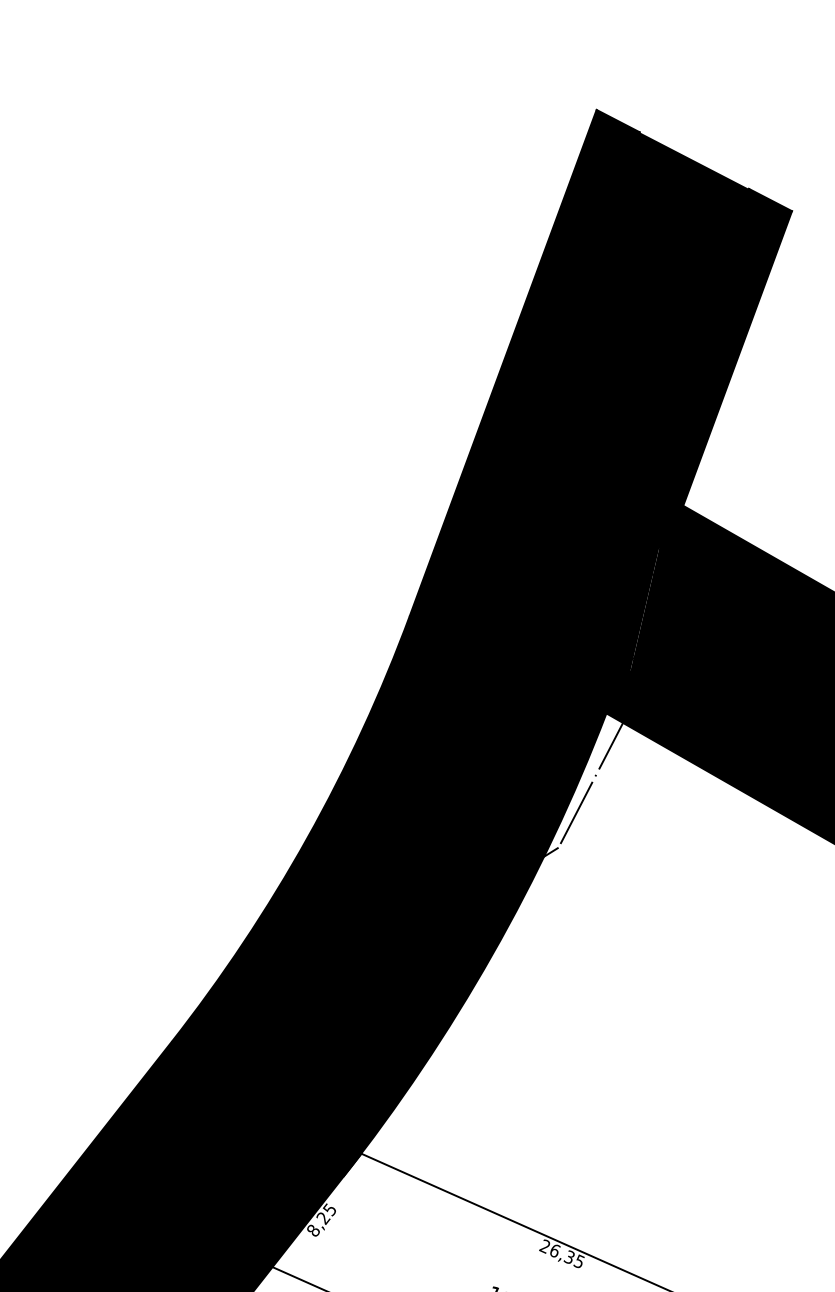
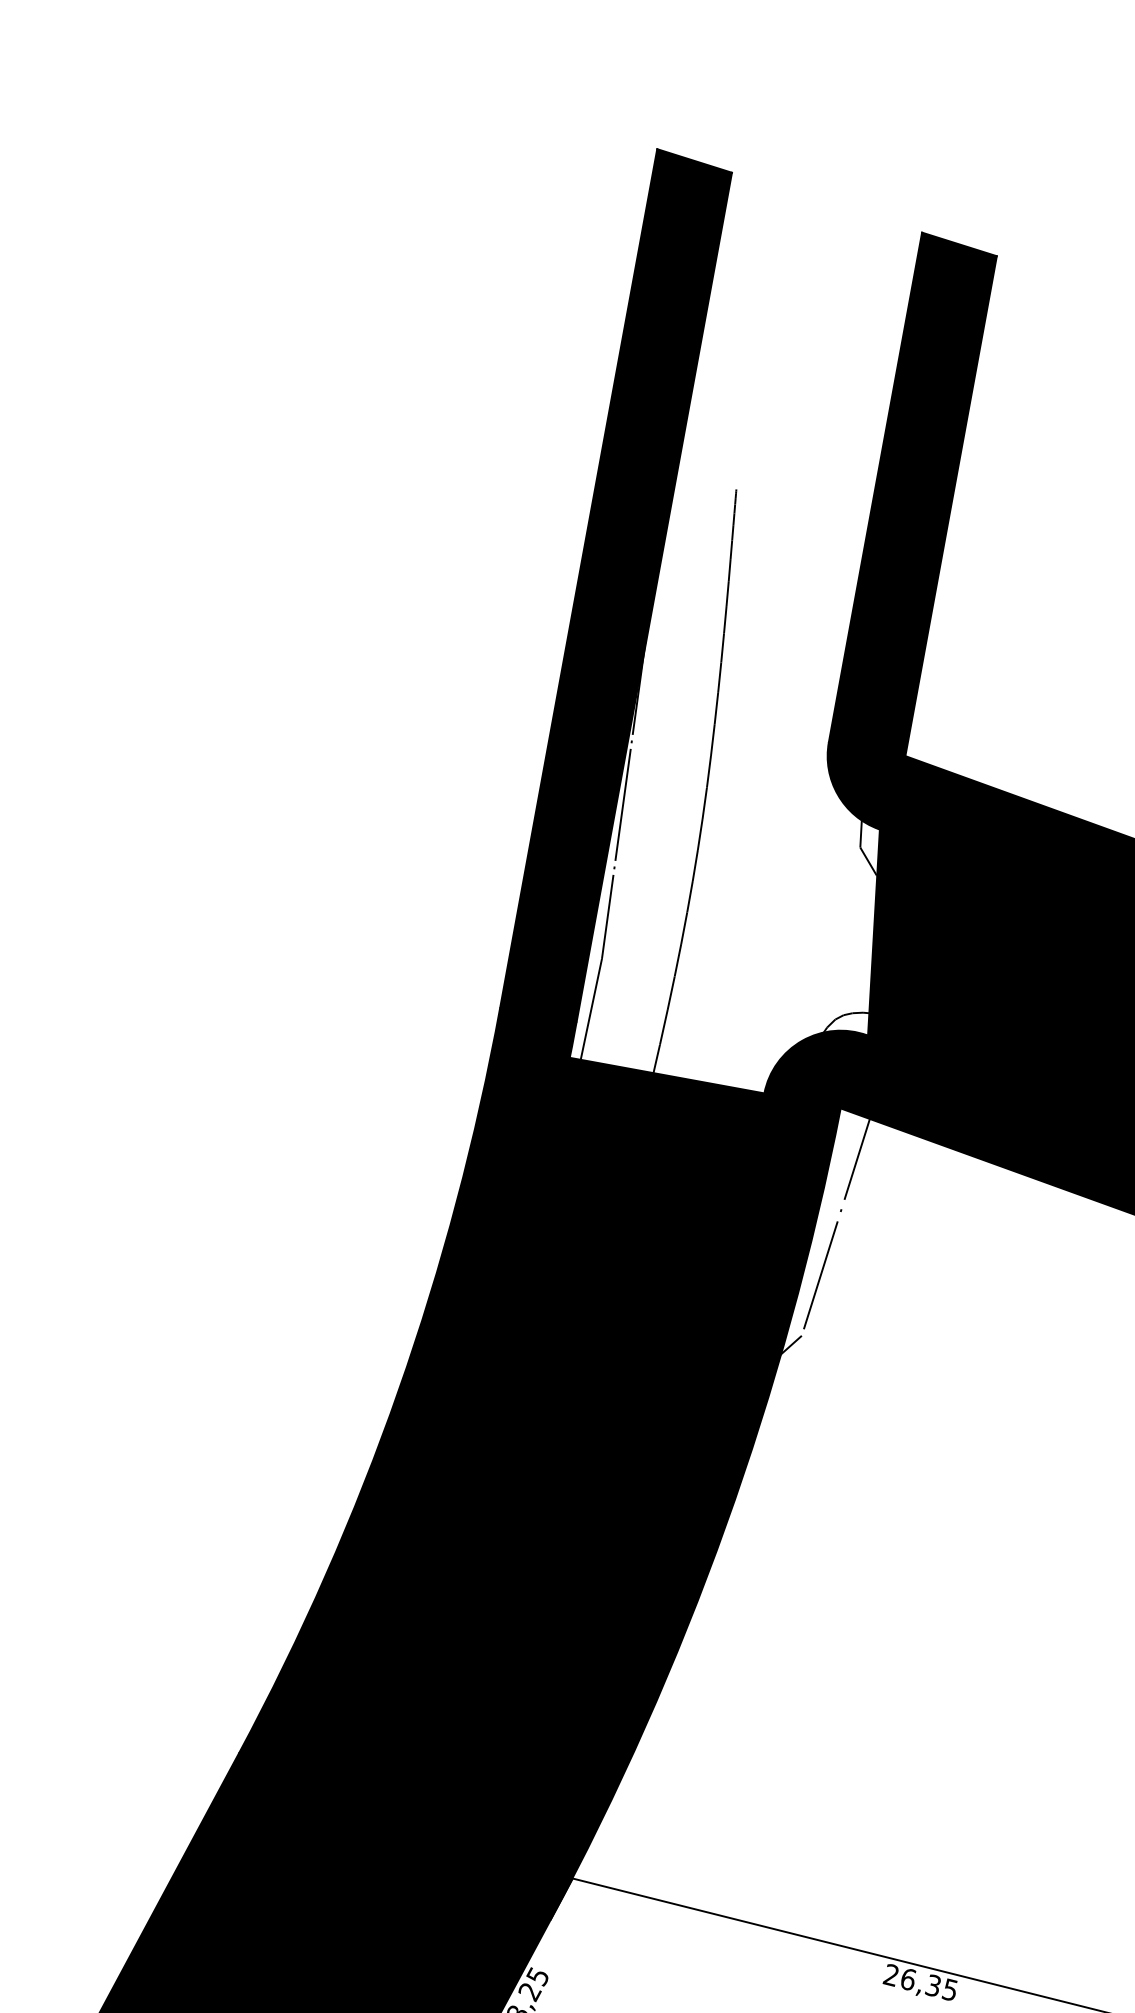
fill: (597, 414) -> (743, 634), removed

